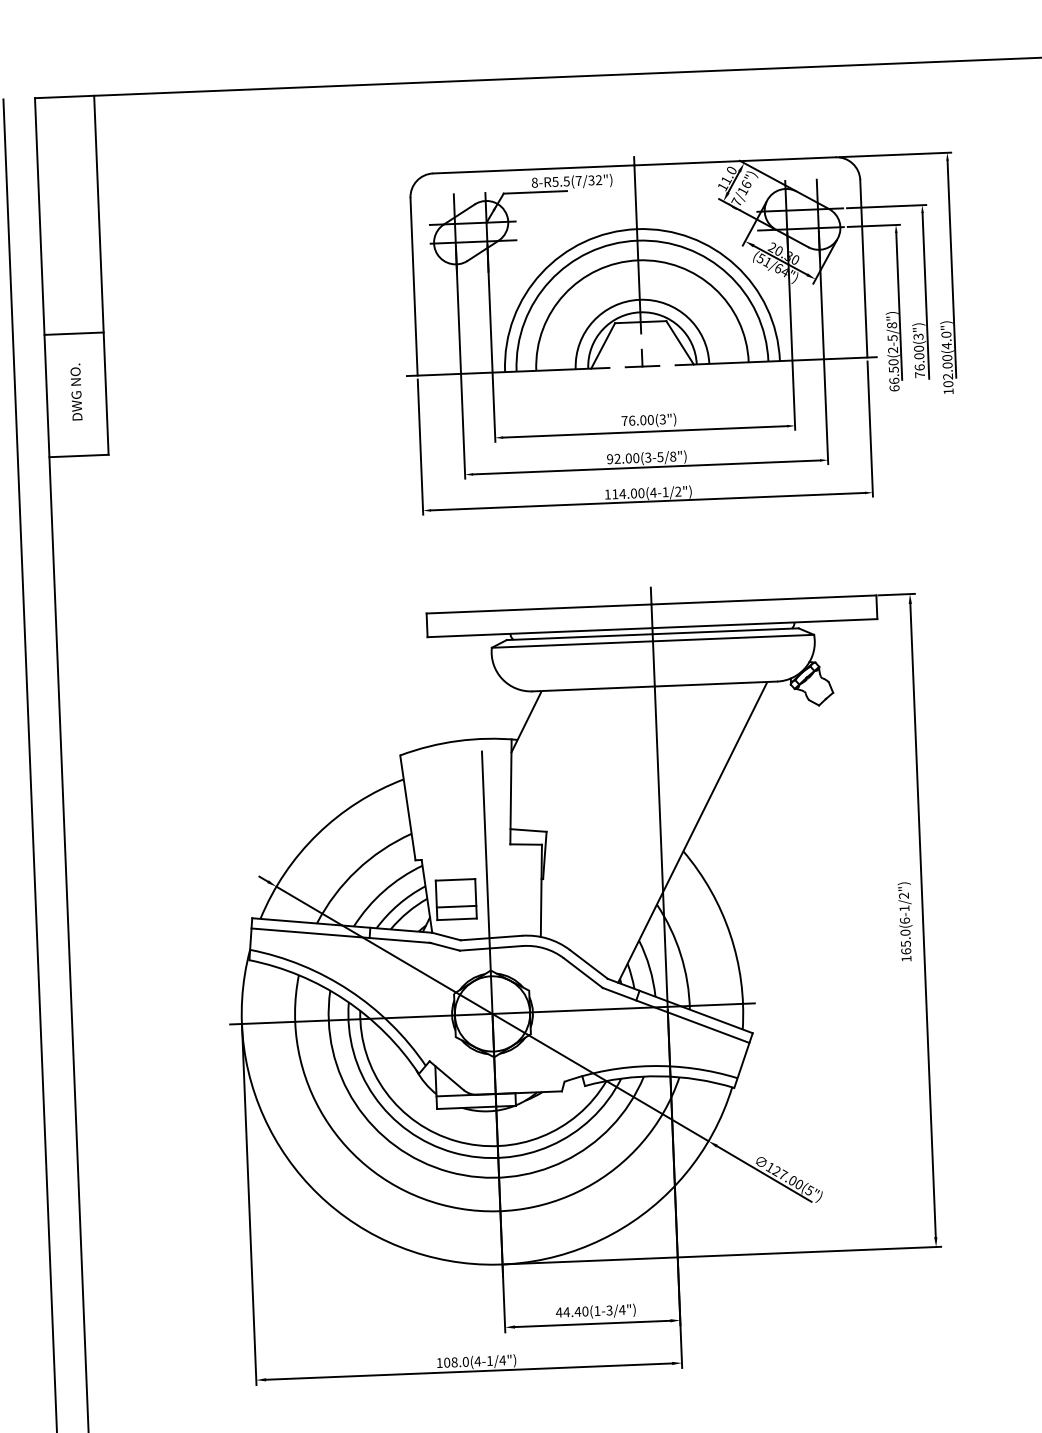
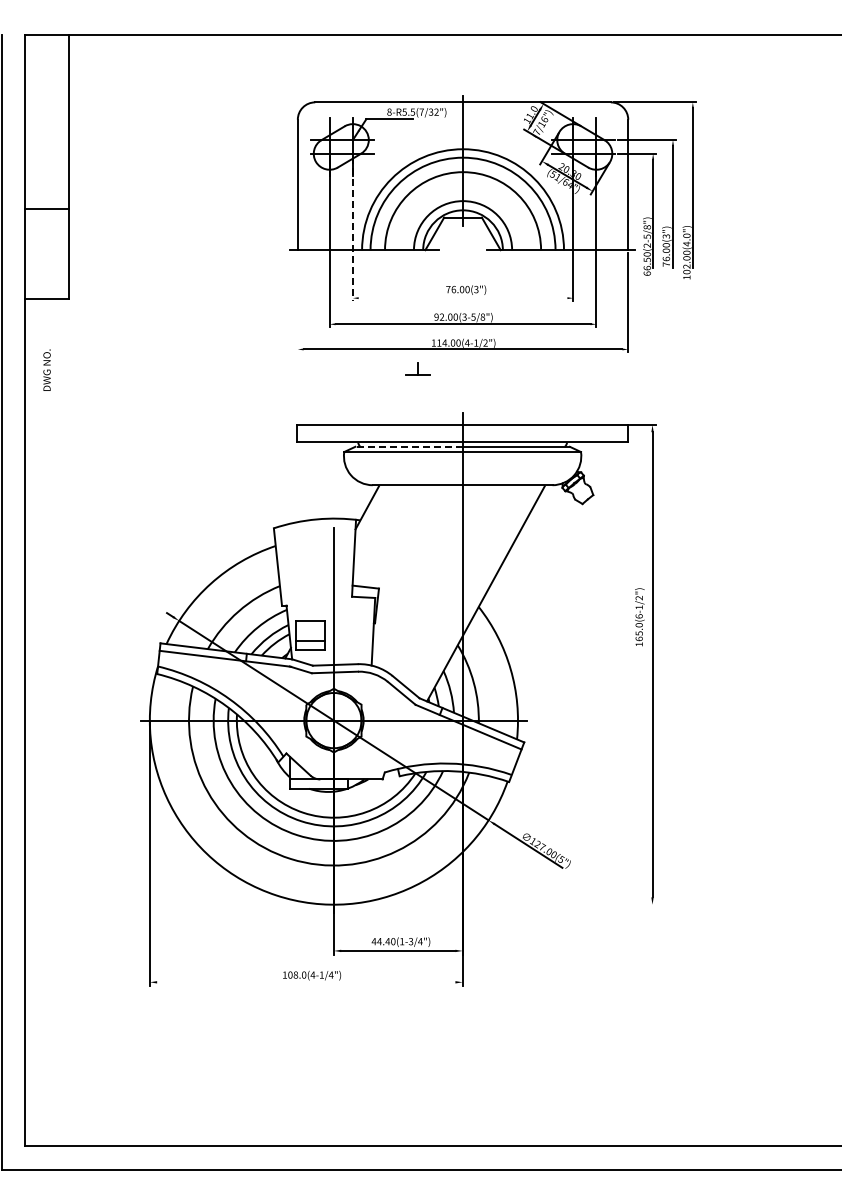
line: (490, 344) -> (352, 229), solid -> dashed
part: (641, 357) -> (417, 368), moved
text: (75, 391) -> (46, 369), moved
line: (644, 432) -> (462, 298), removed
line: (420, 446) -> (297, 302), removed
line: (580, 636) -> (409, 446), solid -> dashed
text: (905, 922) -> (639, 617), moved
line: (722, 1255) -> (495, 904), removed
line: (469, 1371) -> (306, 982), removed

